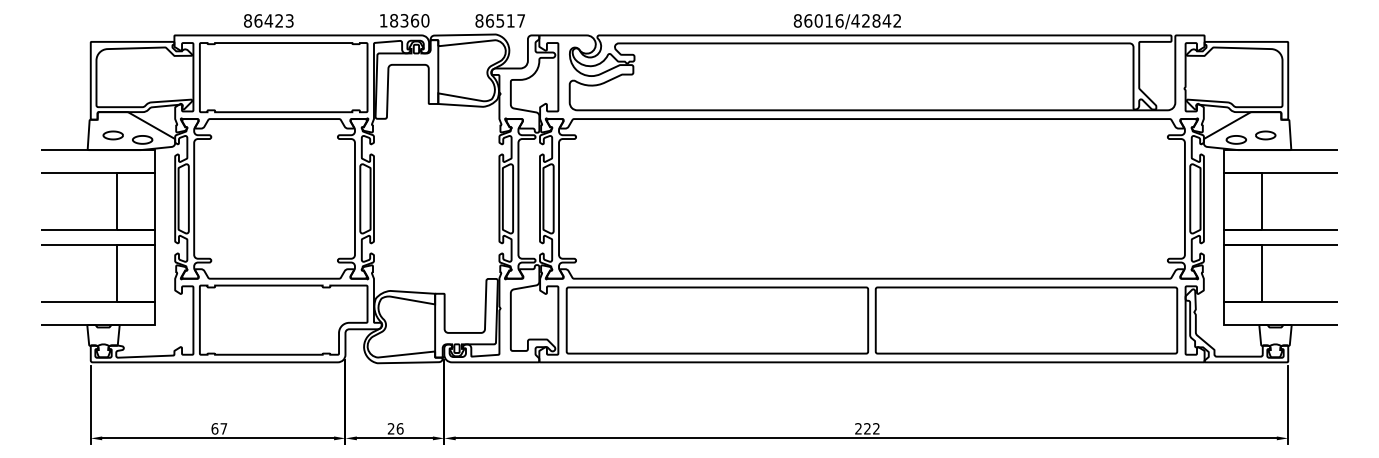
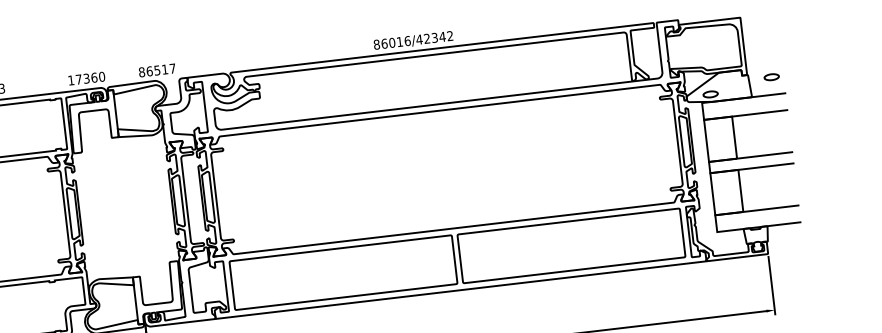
text: (394, 20) -> (79, 79), 18360 -> 17360
text: (876, 20) -> (434, 37), 86016/42842 -> 86016/42342
part: (1265, 135) -> (771, 77), moved

